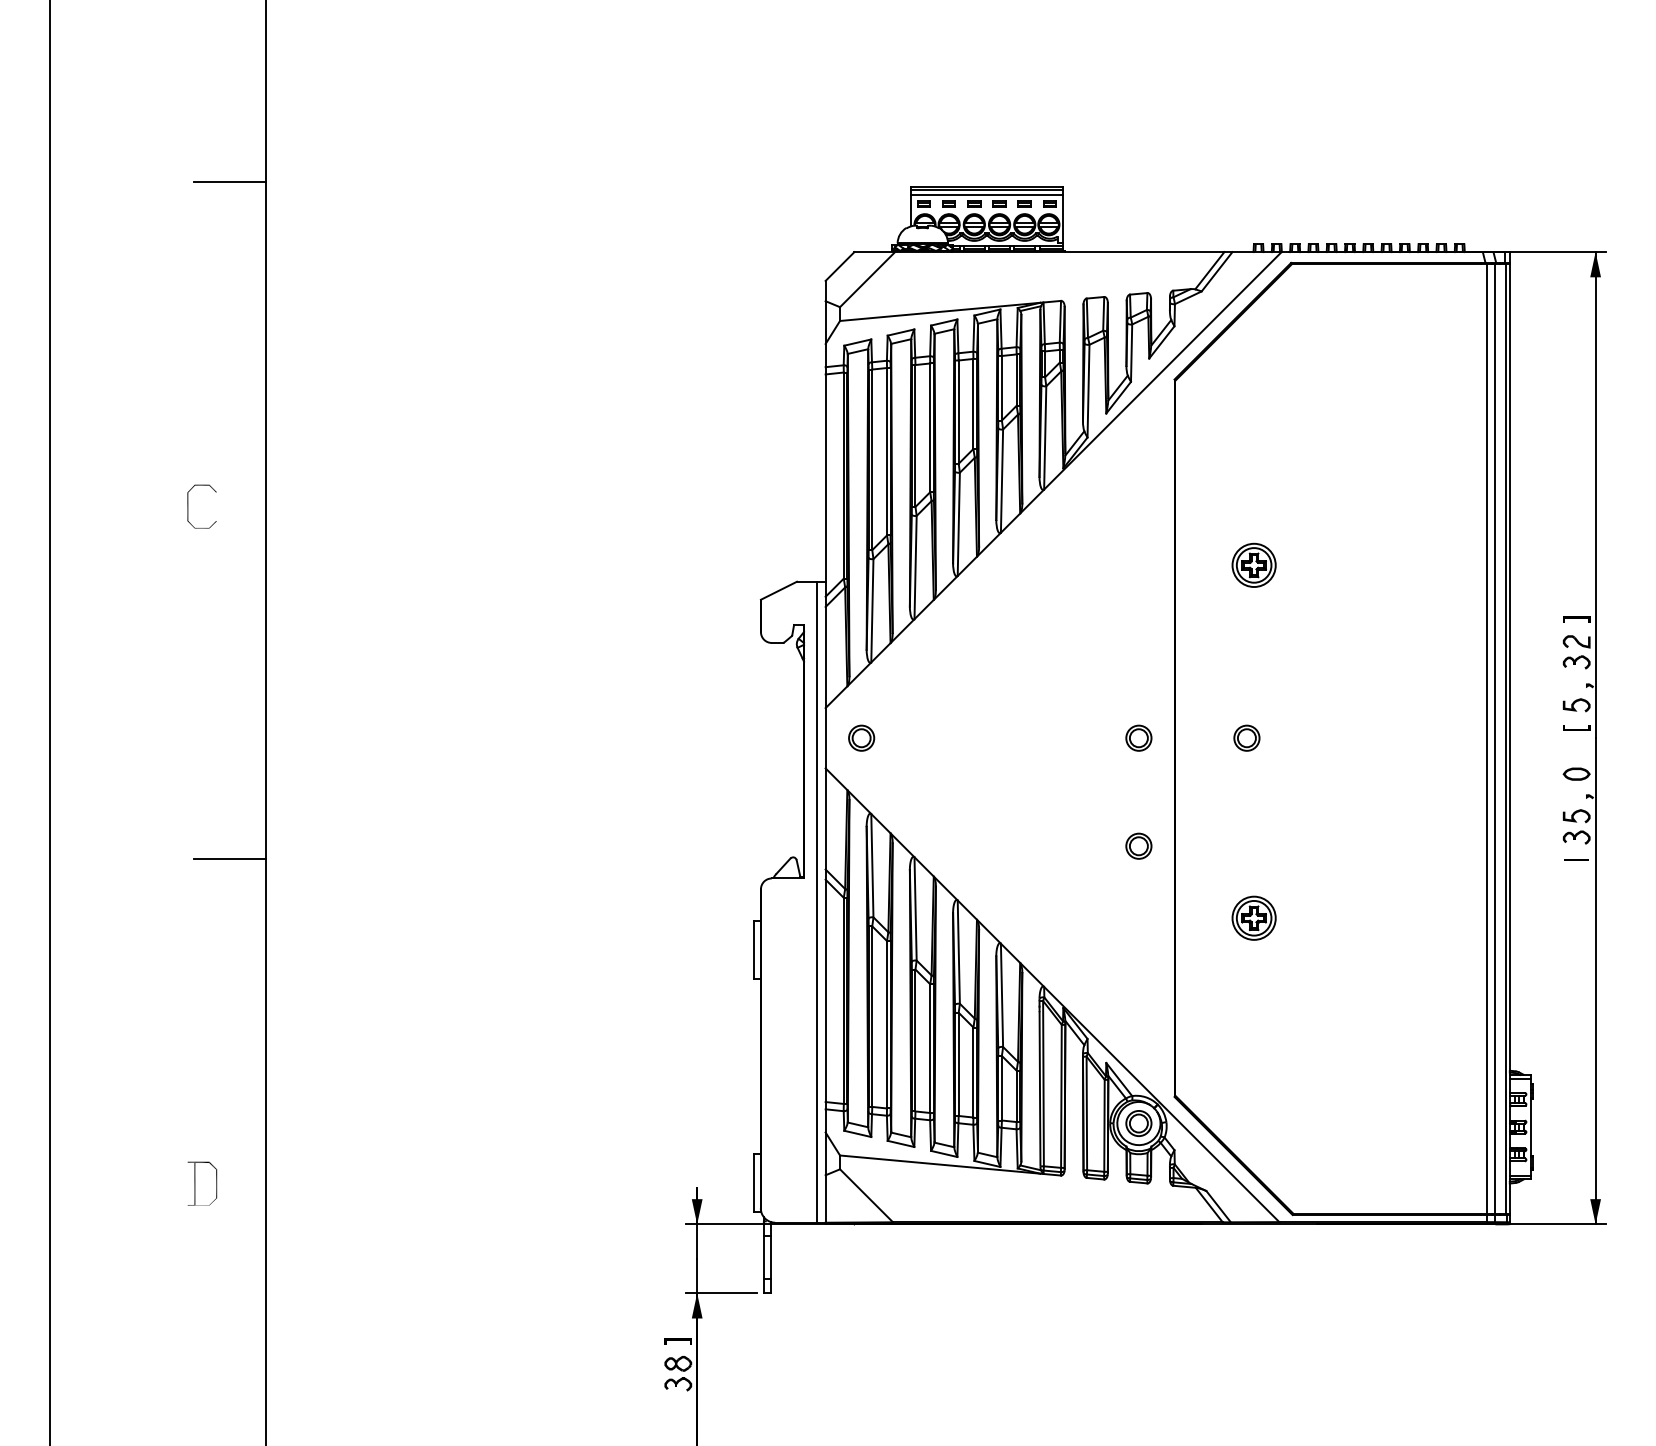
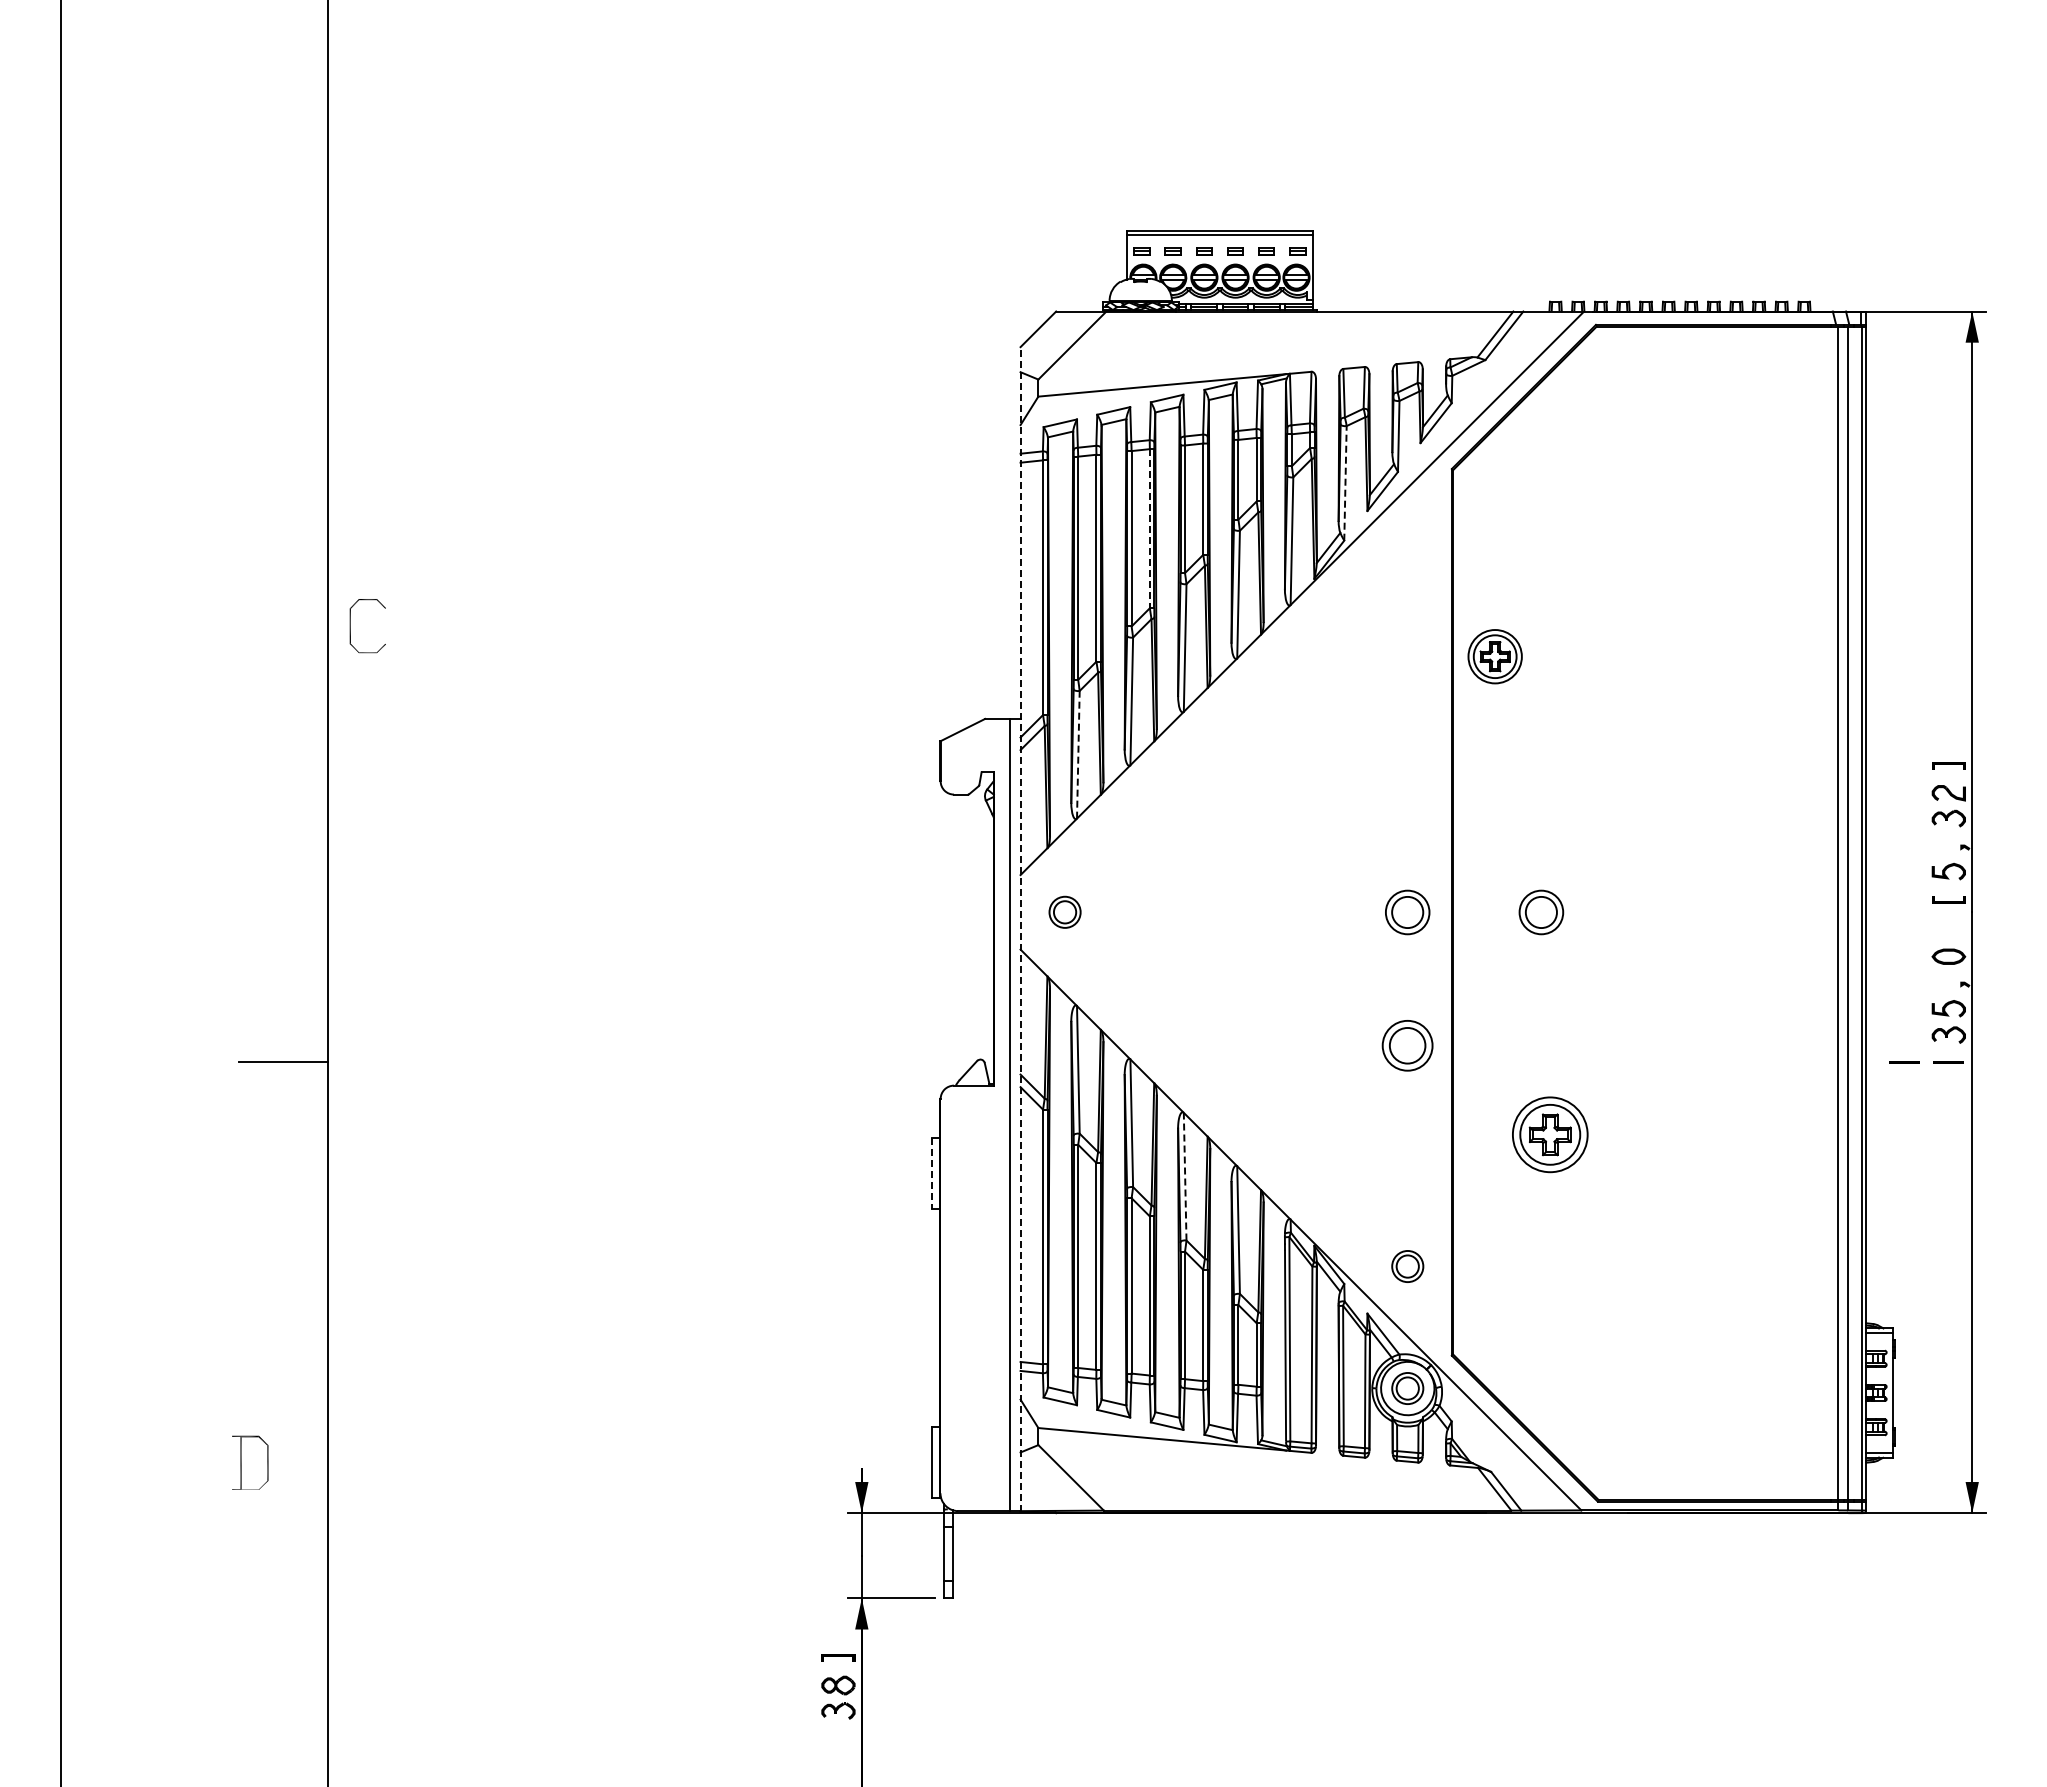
line: (229, 181) -> (283, 224), removed
line: (986, 195) -> (1219, 241), removed
line: (1088, 390) -> (1345, 482), solid -> dashed
line: (929, 427) -> (1149, 528), solid -> dashed
part: (188, 506) -> (350, 626), moved
part: (1253, 565) -> (1494, 656), moved
line: (872, 610) -> (1078, 754), solid -> dashed
part: (1138, 737) -> (1407, 911), size x1.4
part: (1246, 737) -> (1540, 911), size x1.4
line: (825, 752) -> (1020, 929), solid -> dashed
part: (1138, 845) -> (1407, 1045), size x1.6
line: (1540, 859) -> (1904, 1062), added
part: (1253, 917) -> (1549, 1134), size x1.4
line: (753, 949) -> (931, 1173), solid -> dashed
line: (959, 951) -> (1185, 1176), solid -> dashed
part: (1138, 1024) -> (1407, 1266), added

